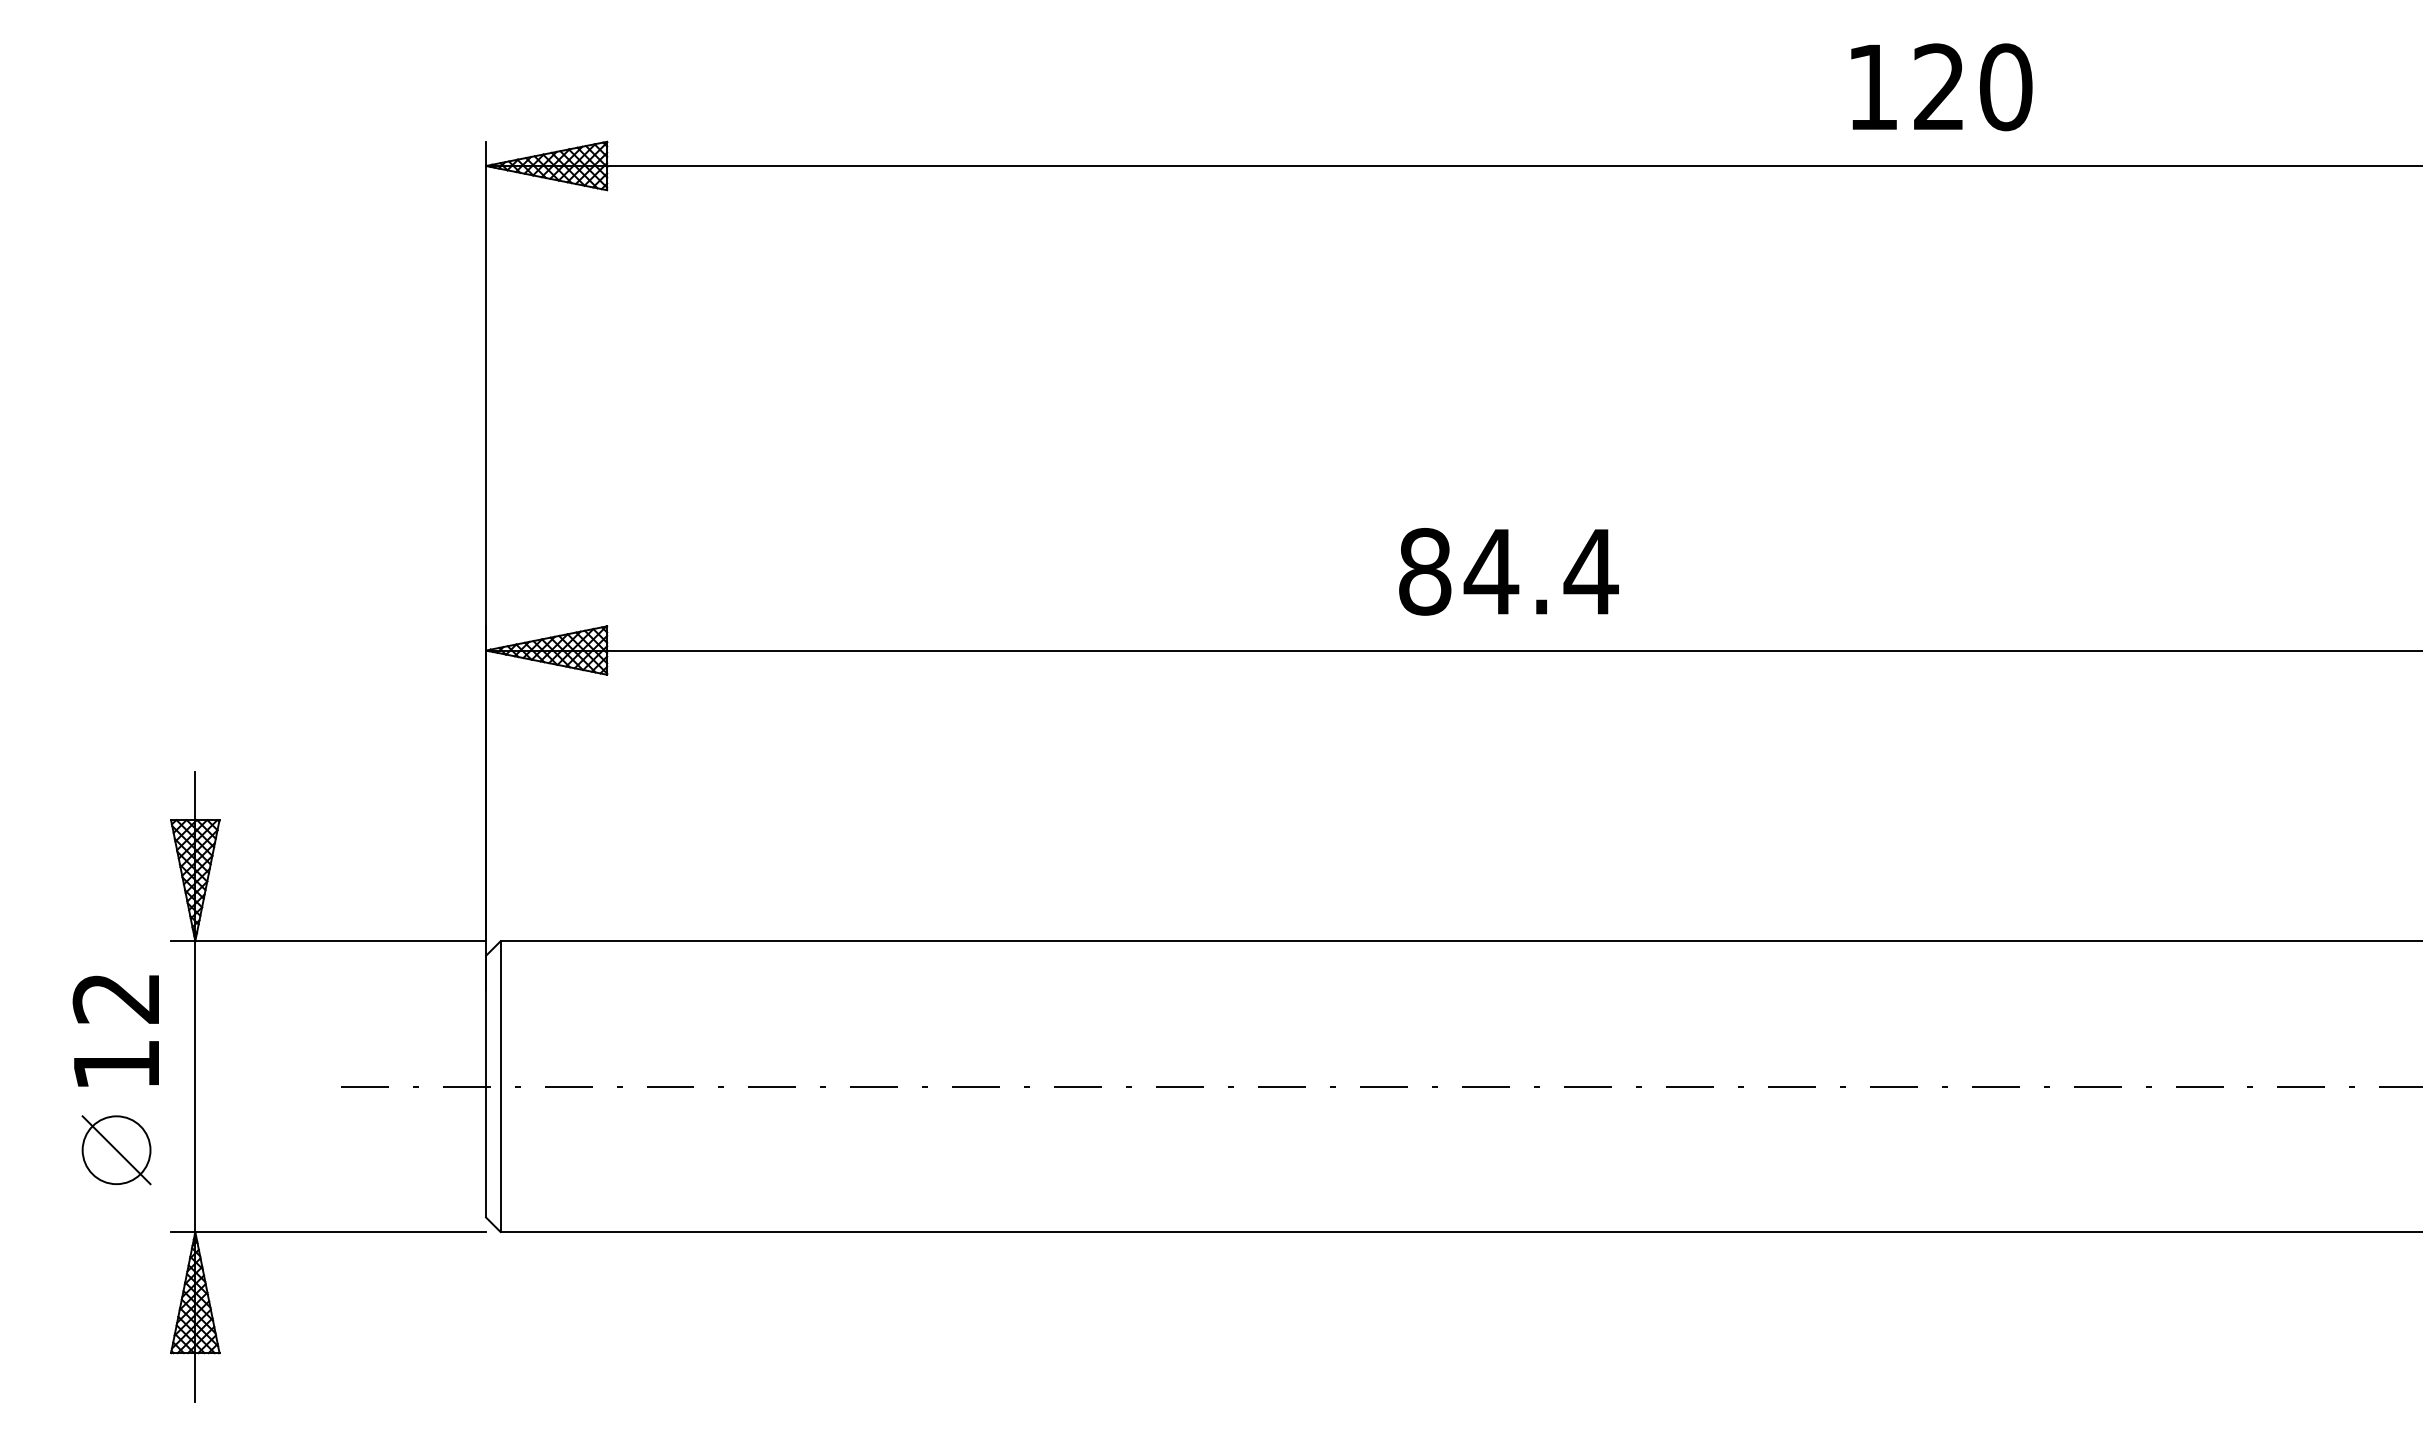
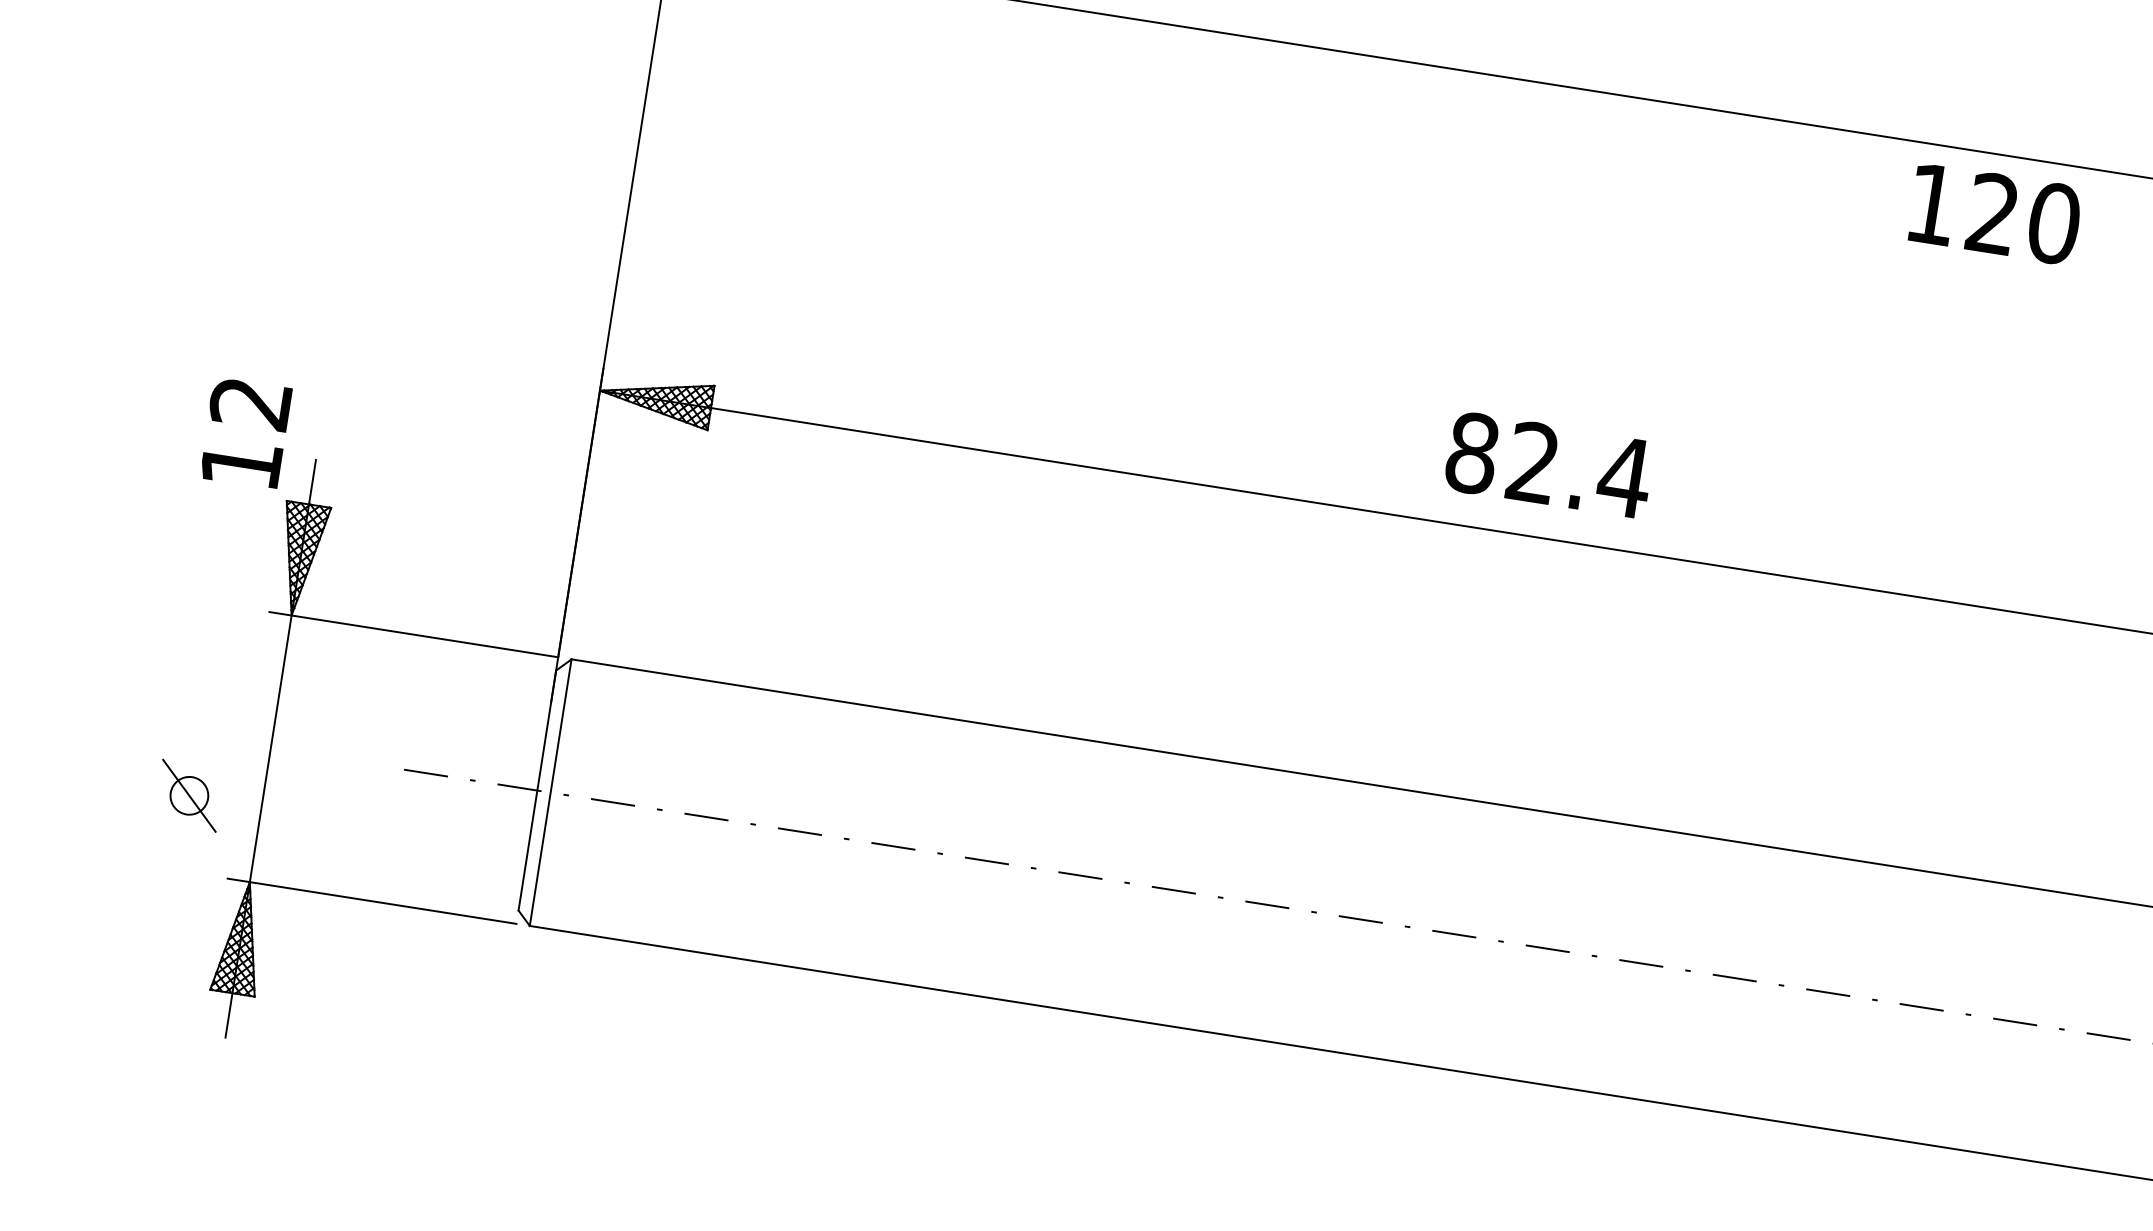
text: (1941, 87) -> (1994, 214), moved
text: (1491, 571) -> (1533, 462), 84.4 -> 82.4
text: (115, 1030) -> (245, 432), moved
circle: (116, 1150) -> (189, 796), size x0.6

